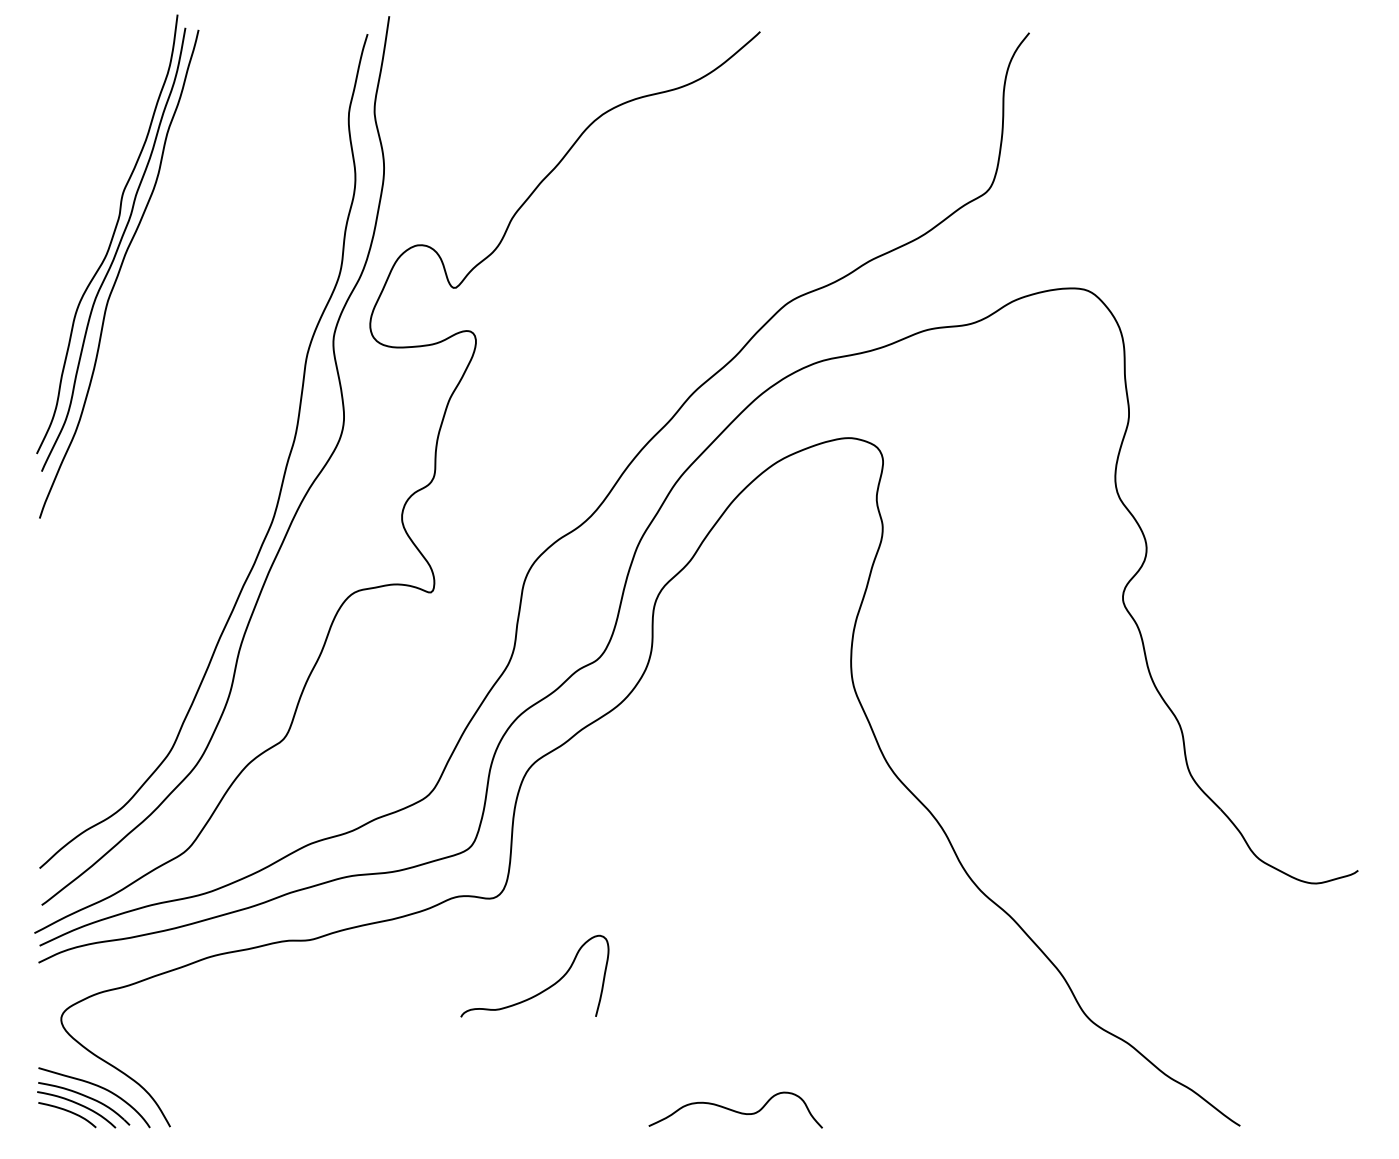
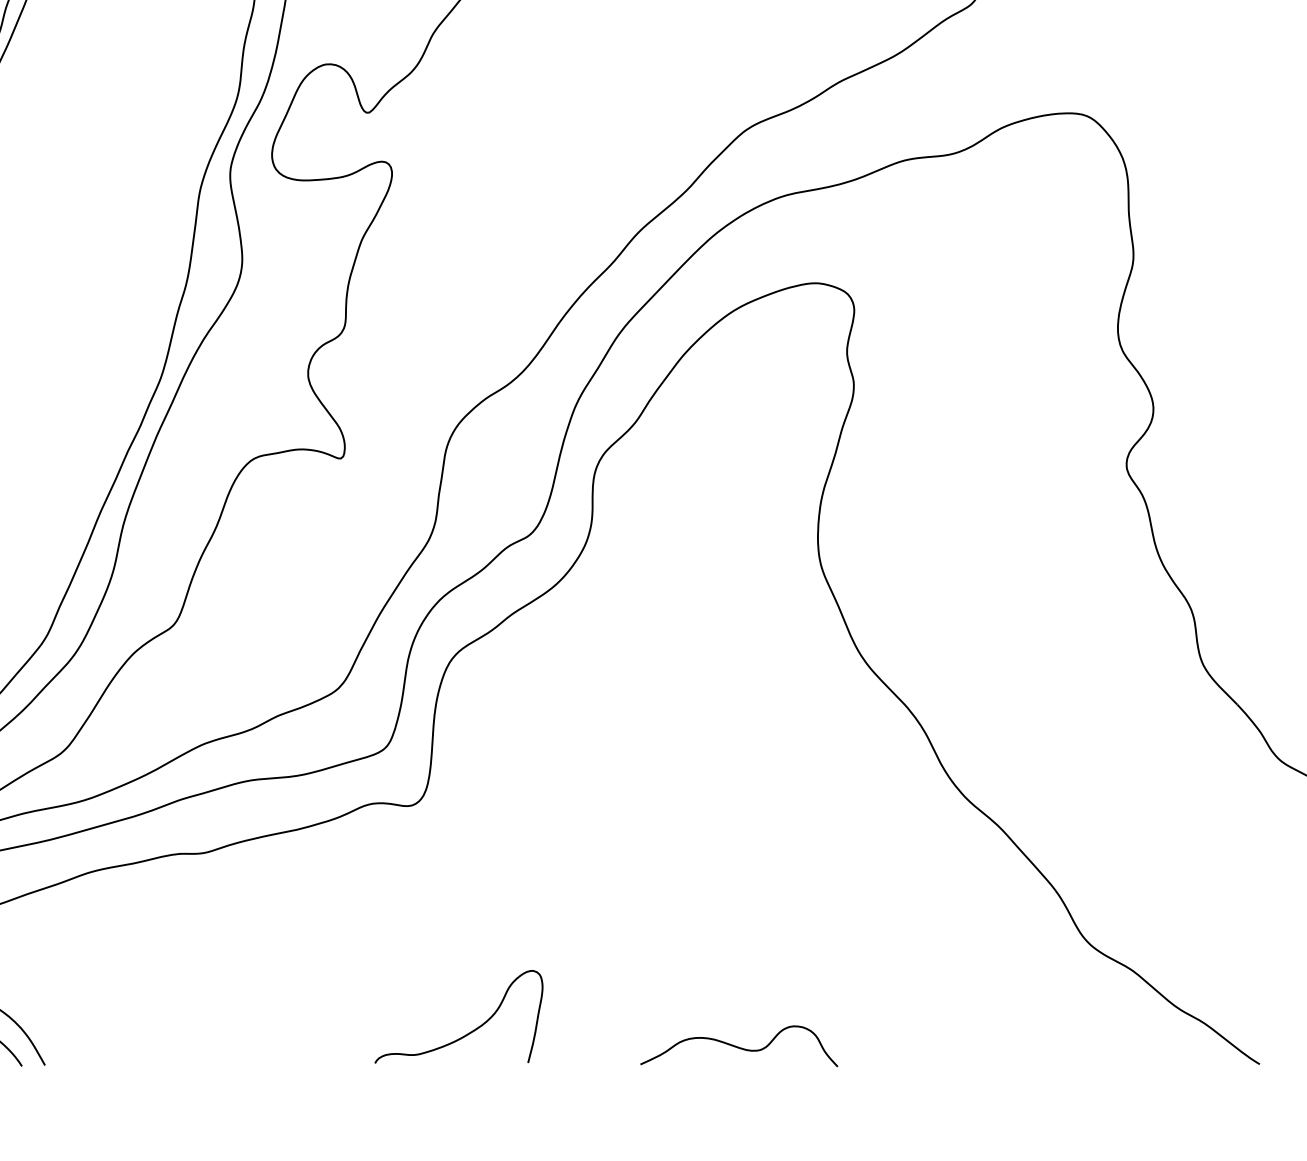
curve: (542, 990) -> (467, 1033), moved
curve: (735, 1110) -> (738, 1046), moved

